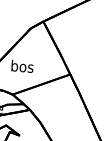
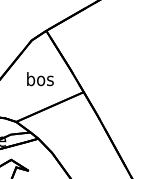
text: (22, 66) -> (40, 79), moved

